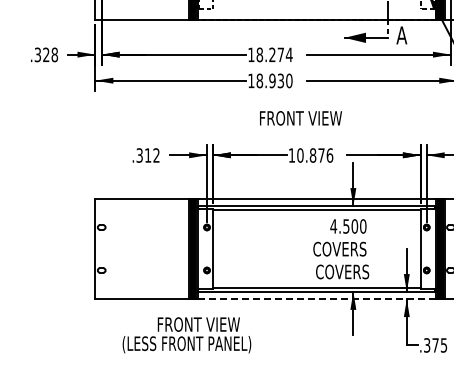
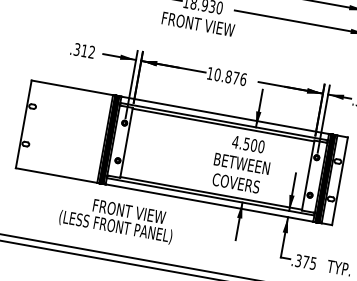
text: (300, 118) -> (197, 24), moved
text: (344, 248) -> (241, 163), COVERS -> BETWEEN
line: (316, 299) -> (209, 203), dashed -> solid
text: (186, 335) -> (116, 219), moved

